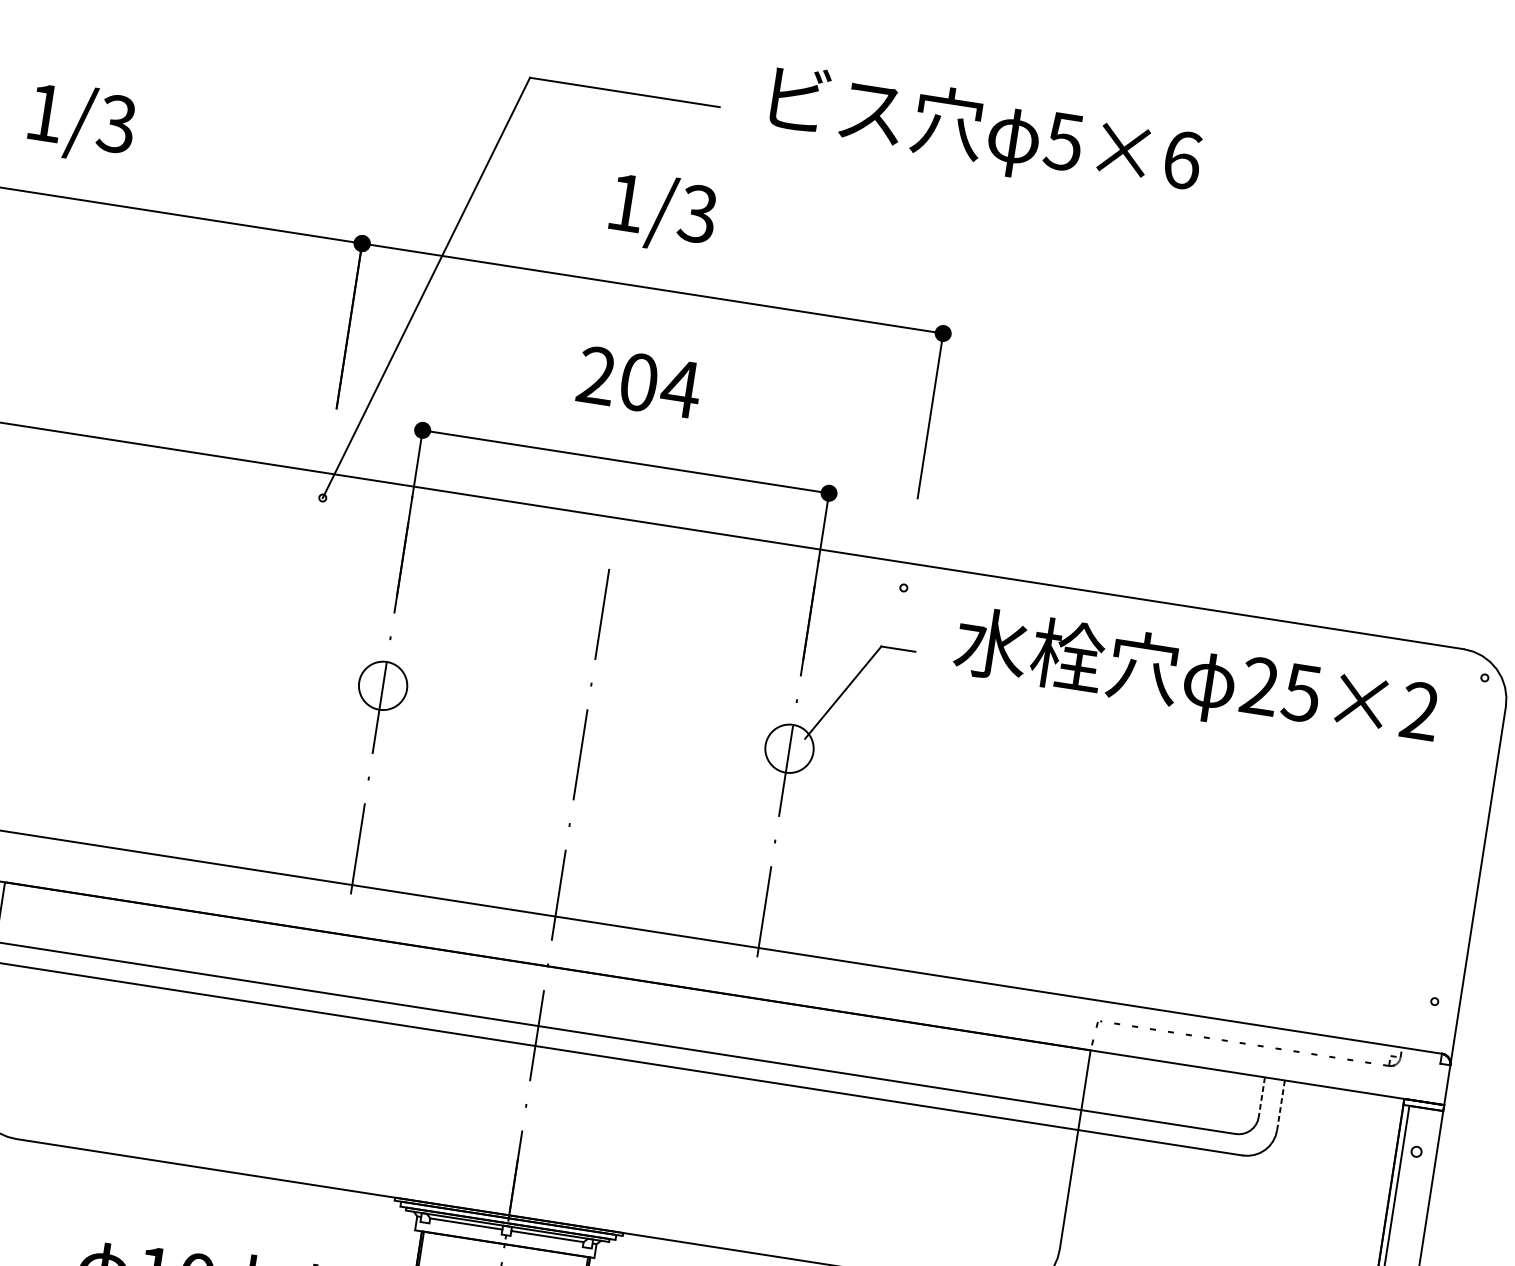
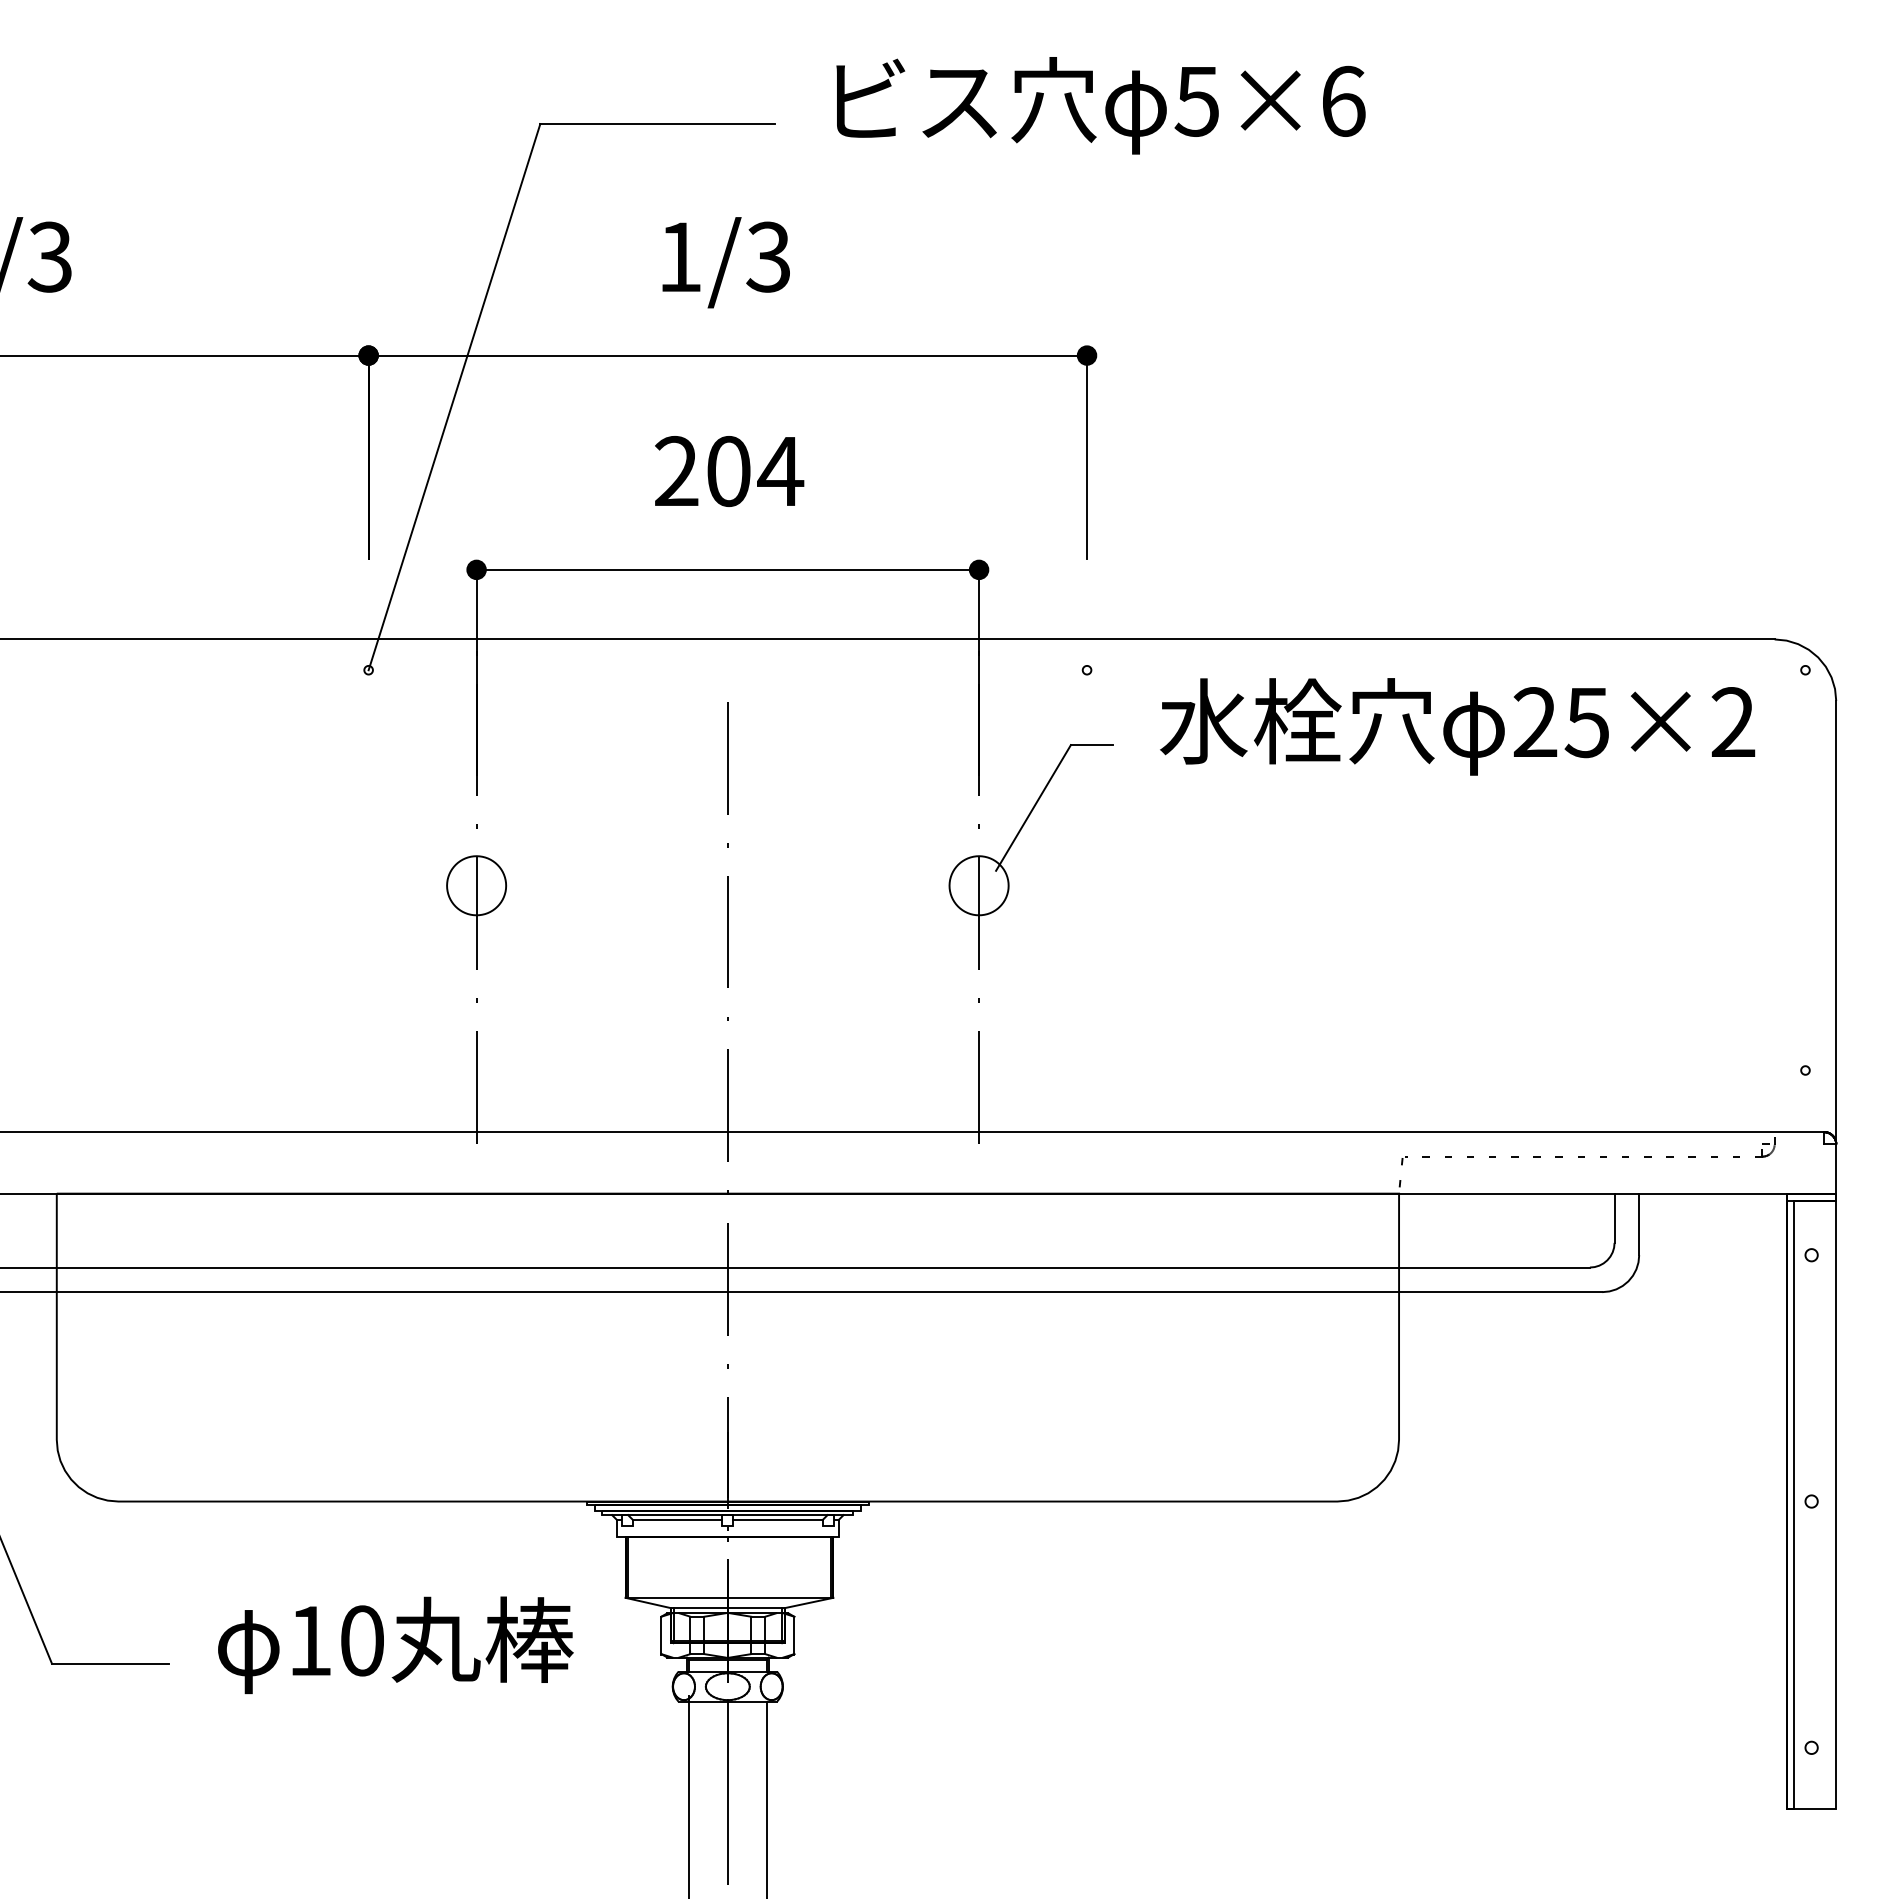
line: (1261, 1097) -> (1614, 1218), dashed -> solid
line: (1281, 1105) -> (1639, 1224), dashed -> solid

